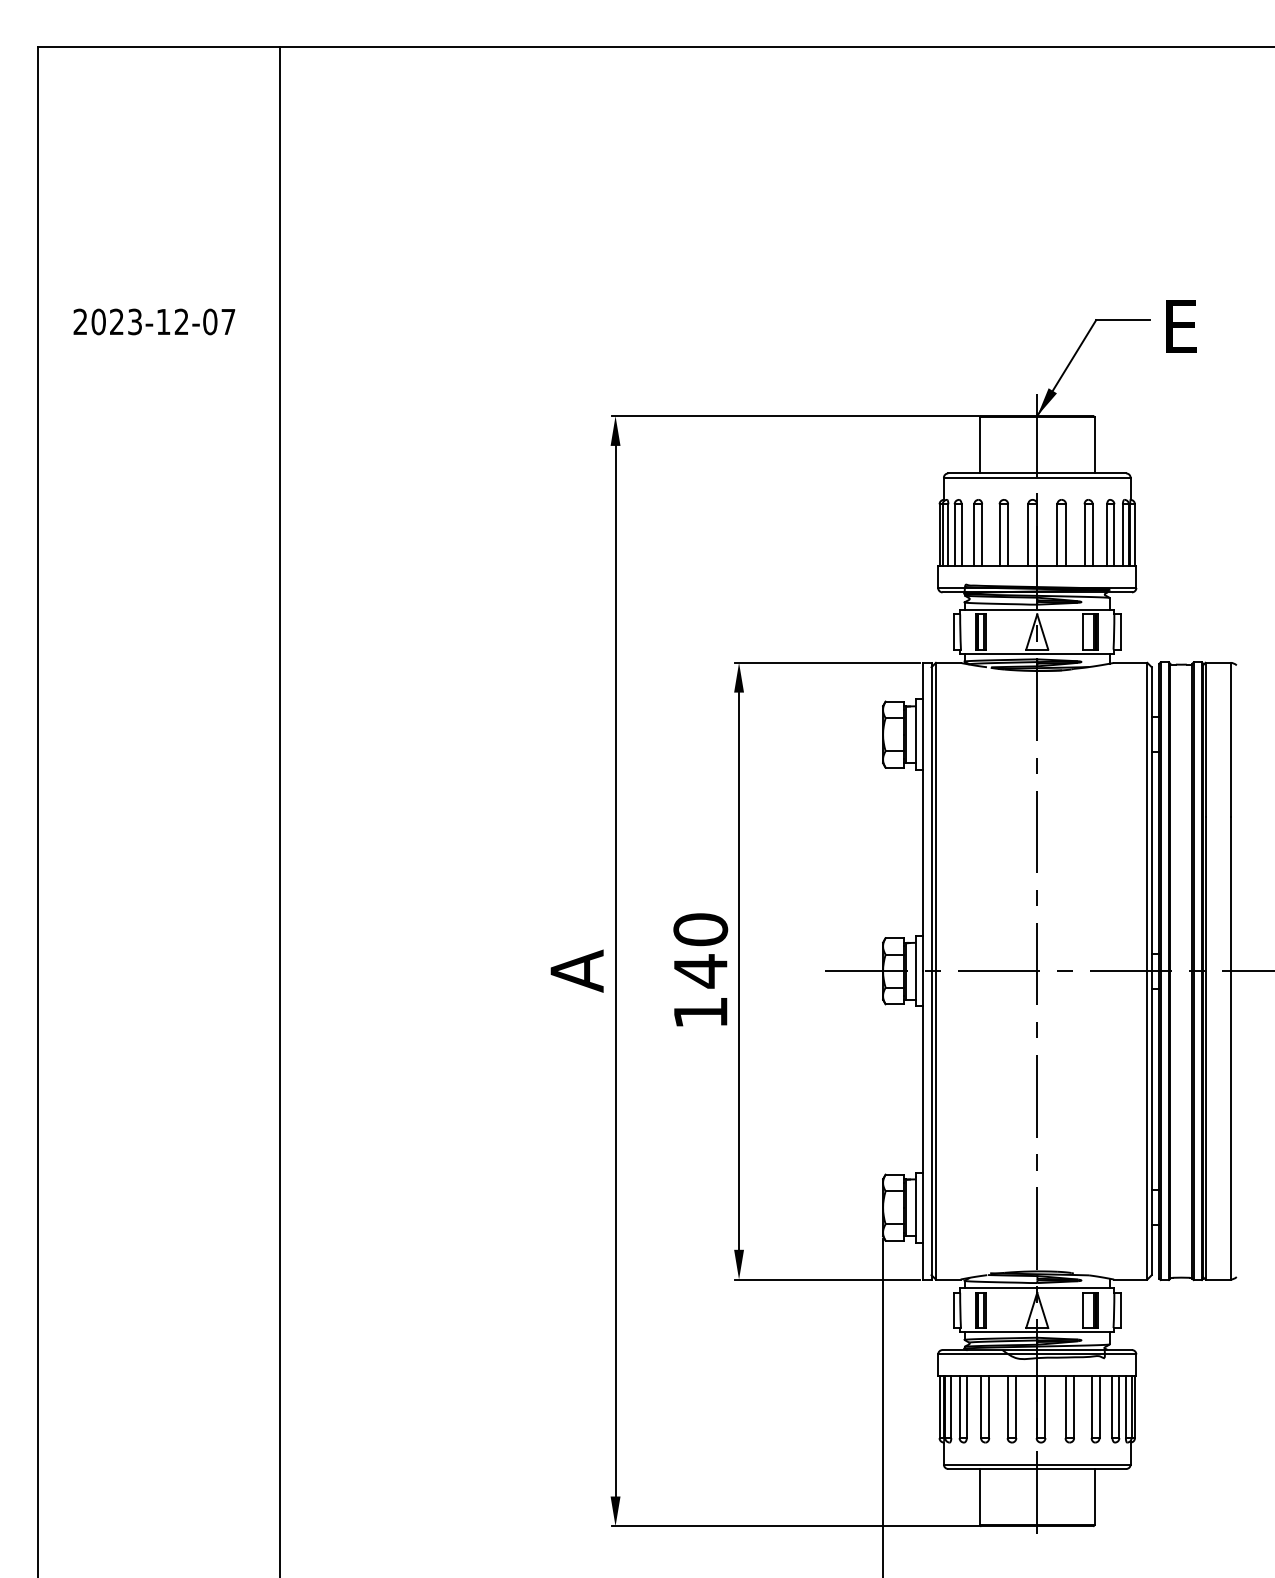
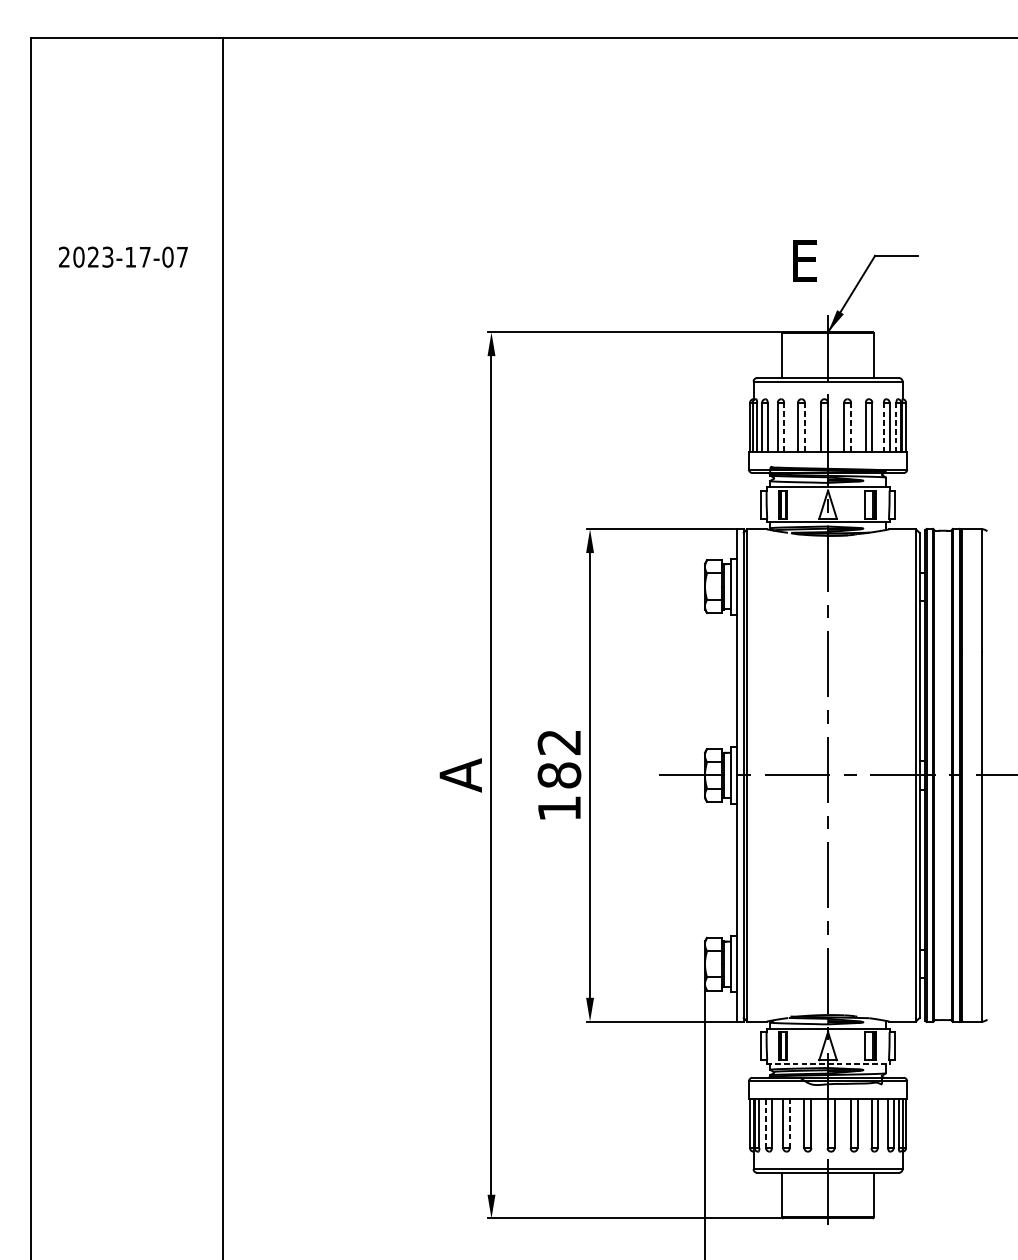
text: (181, 321) -> (145, 256), 2023-12-07 -> 2023-17-07
text: (1181, 326) -> (805, 260), moved
line: (982, 535) -> (784, 427), solid -> dashed
line: (1008, 535) -> (805, 427), solid -> dashed
line: (1066, 535) -> (851, 427), solid -> dashed
line: (1107, 535) -> (884, 427), solid -> dashed
line: (1122, 535) -> (896, 427), solid -> dashed
text: (700, 950) -> (559, 758), 140 -> 182
line: (1037, 1332) -> (828, 1063), solid -> dashed
line: (959, 1407) -> (766, 1123), solid -> dashed
line: (989, 1407) -> (789, 1123), solid -> dashed

